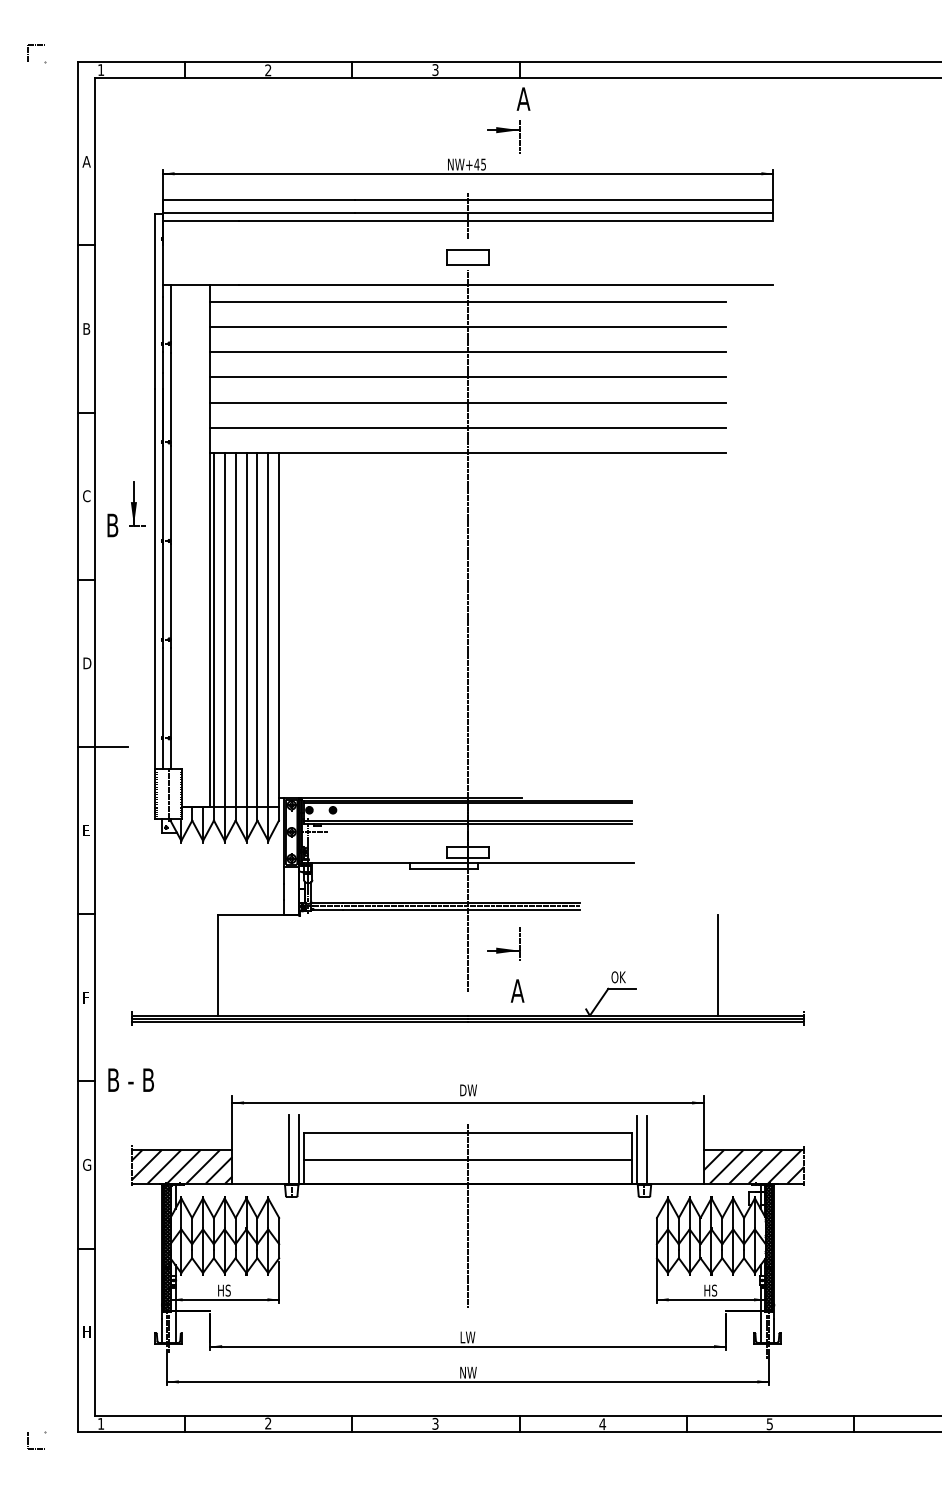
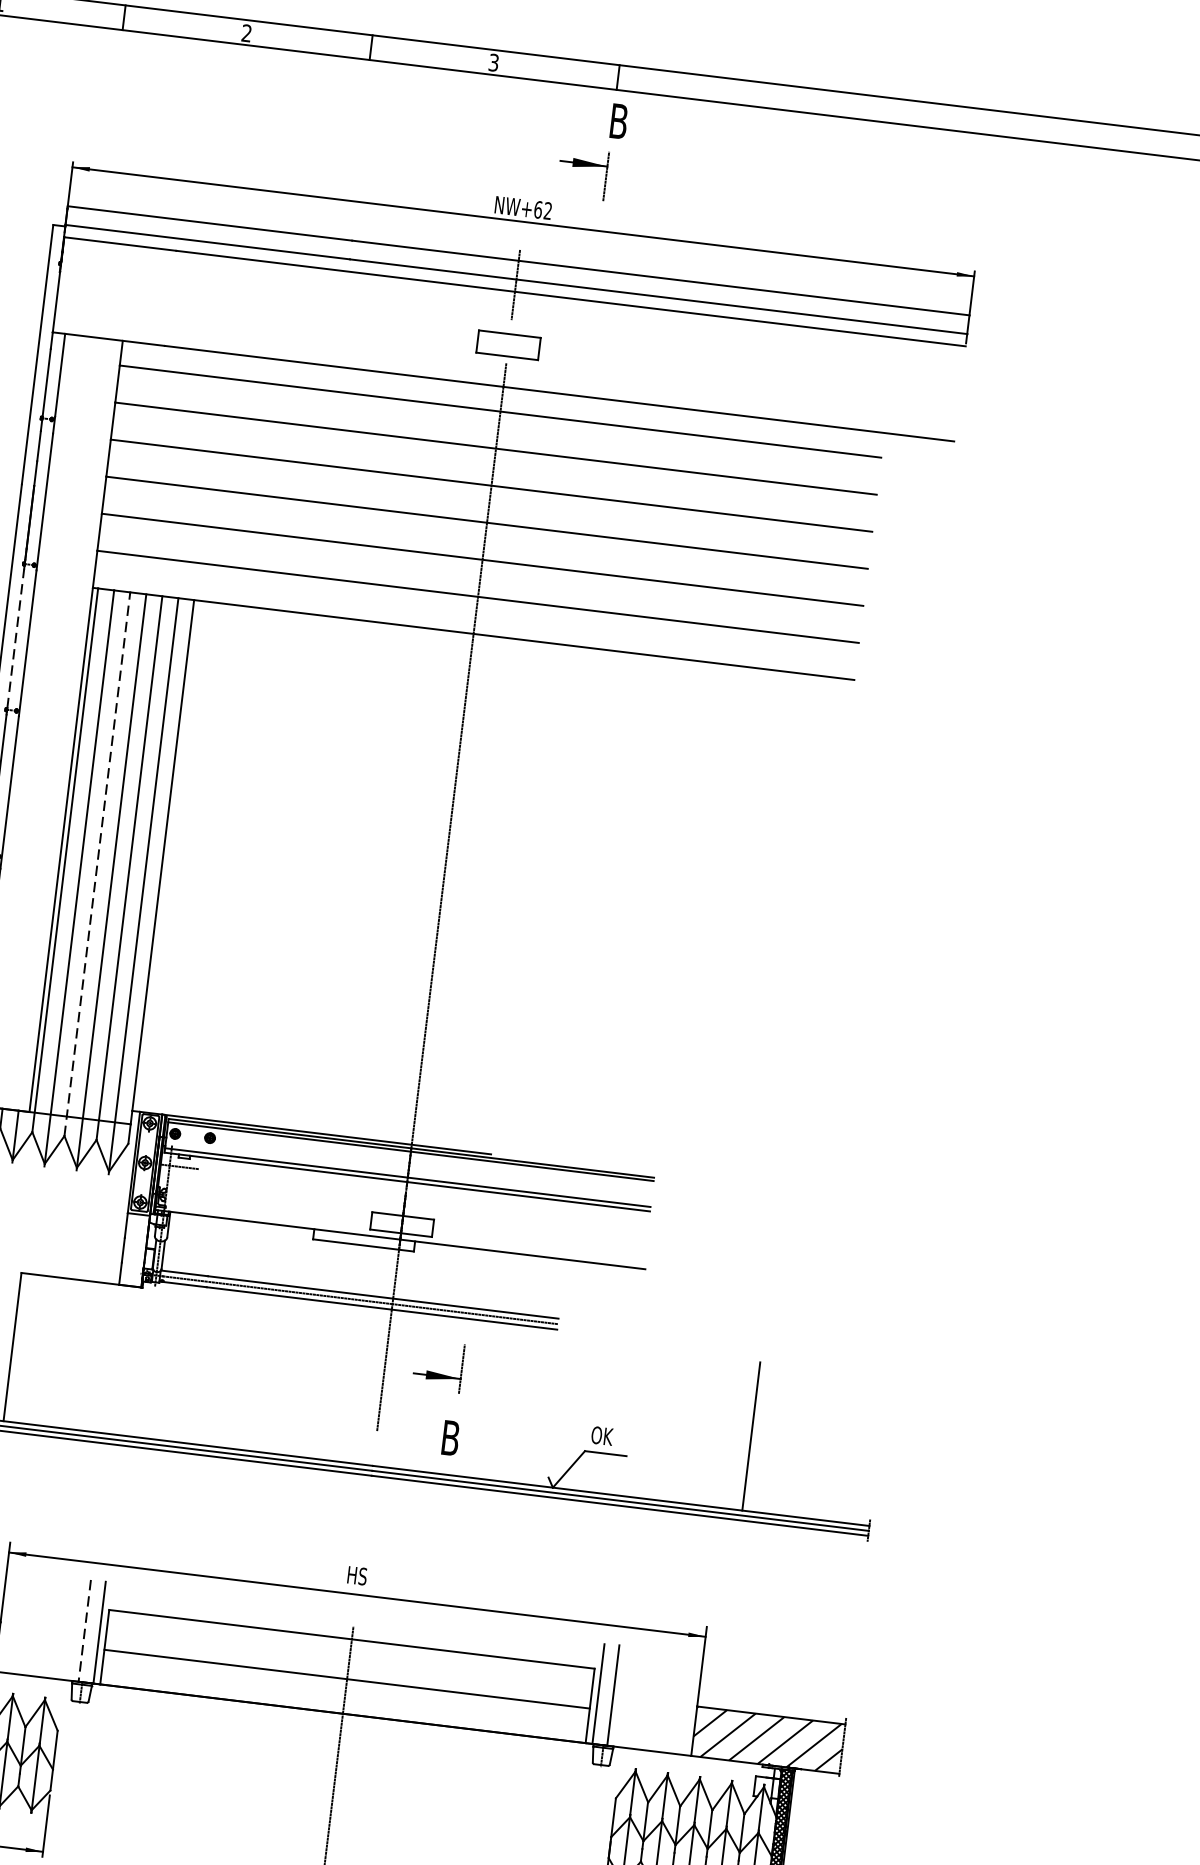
text: (523, 98) -> (618, 120), A -> B
text: (479, 164) -> (542, 210), NW+45 -> NW+62
line: (163, 492) -> (16, 638), solid -> dashed
line: (235, 636) -> (97, 863), solid -> dashed
text: (517, 990) -> (450, 1437), A -> B
text: (468, 1090) -> (360, 1576), DW -> HS
line: (289, 1149) -> (85, 1631), solid -> dashed

